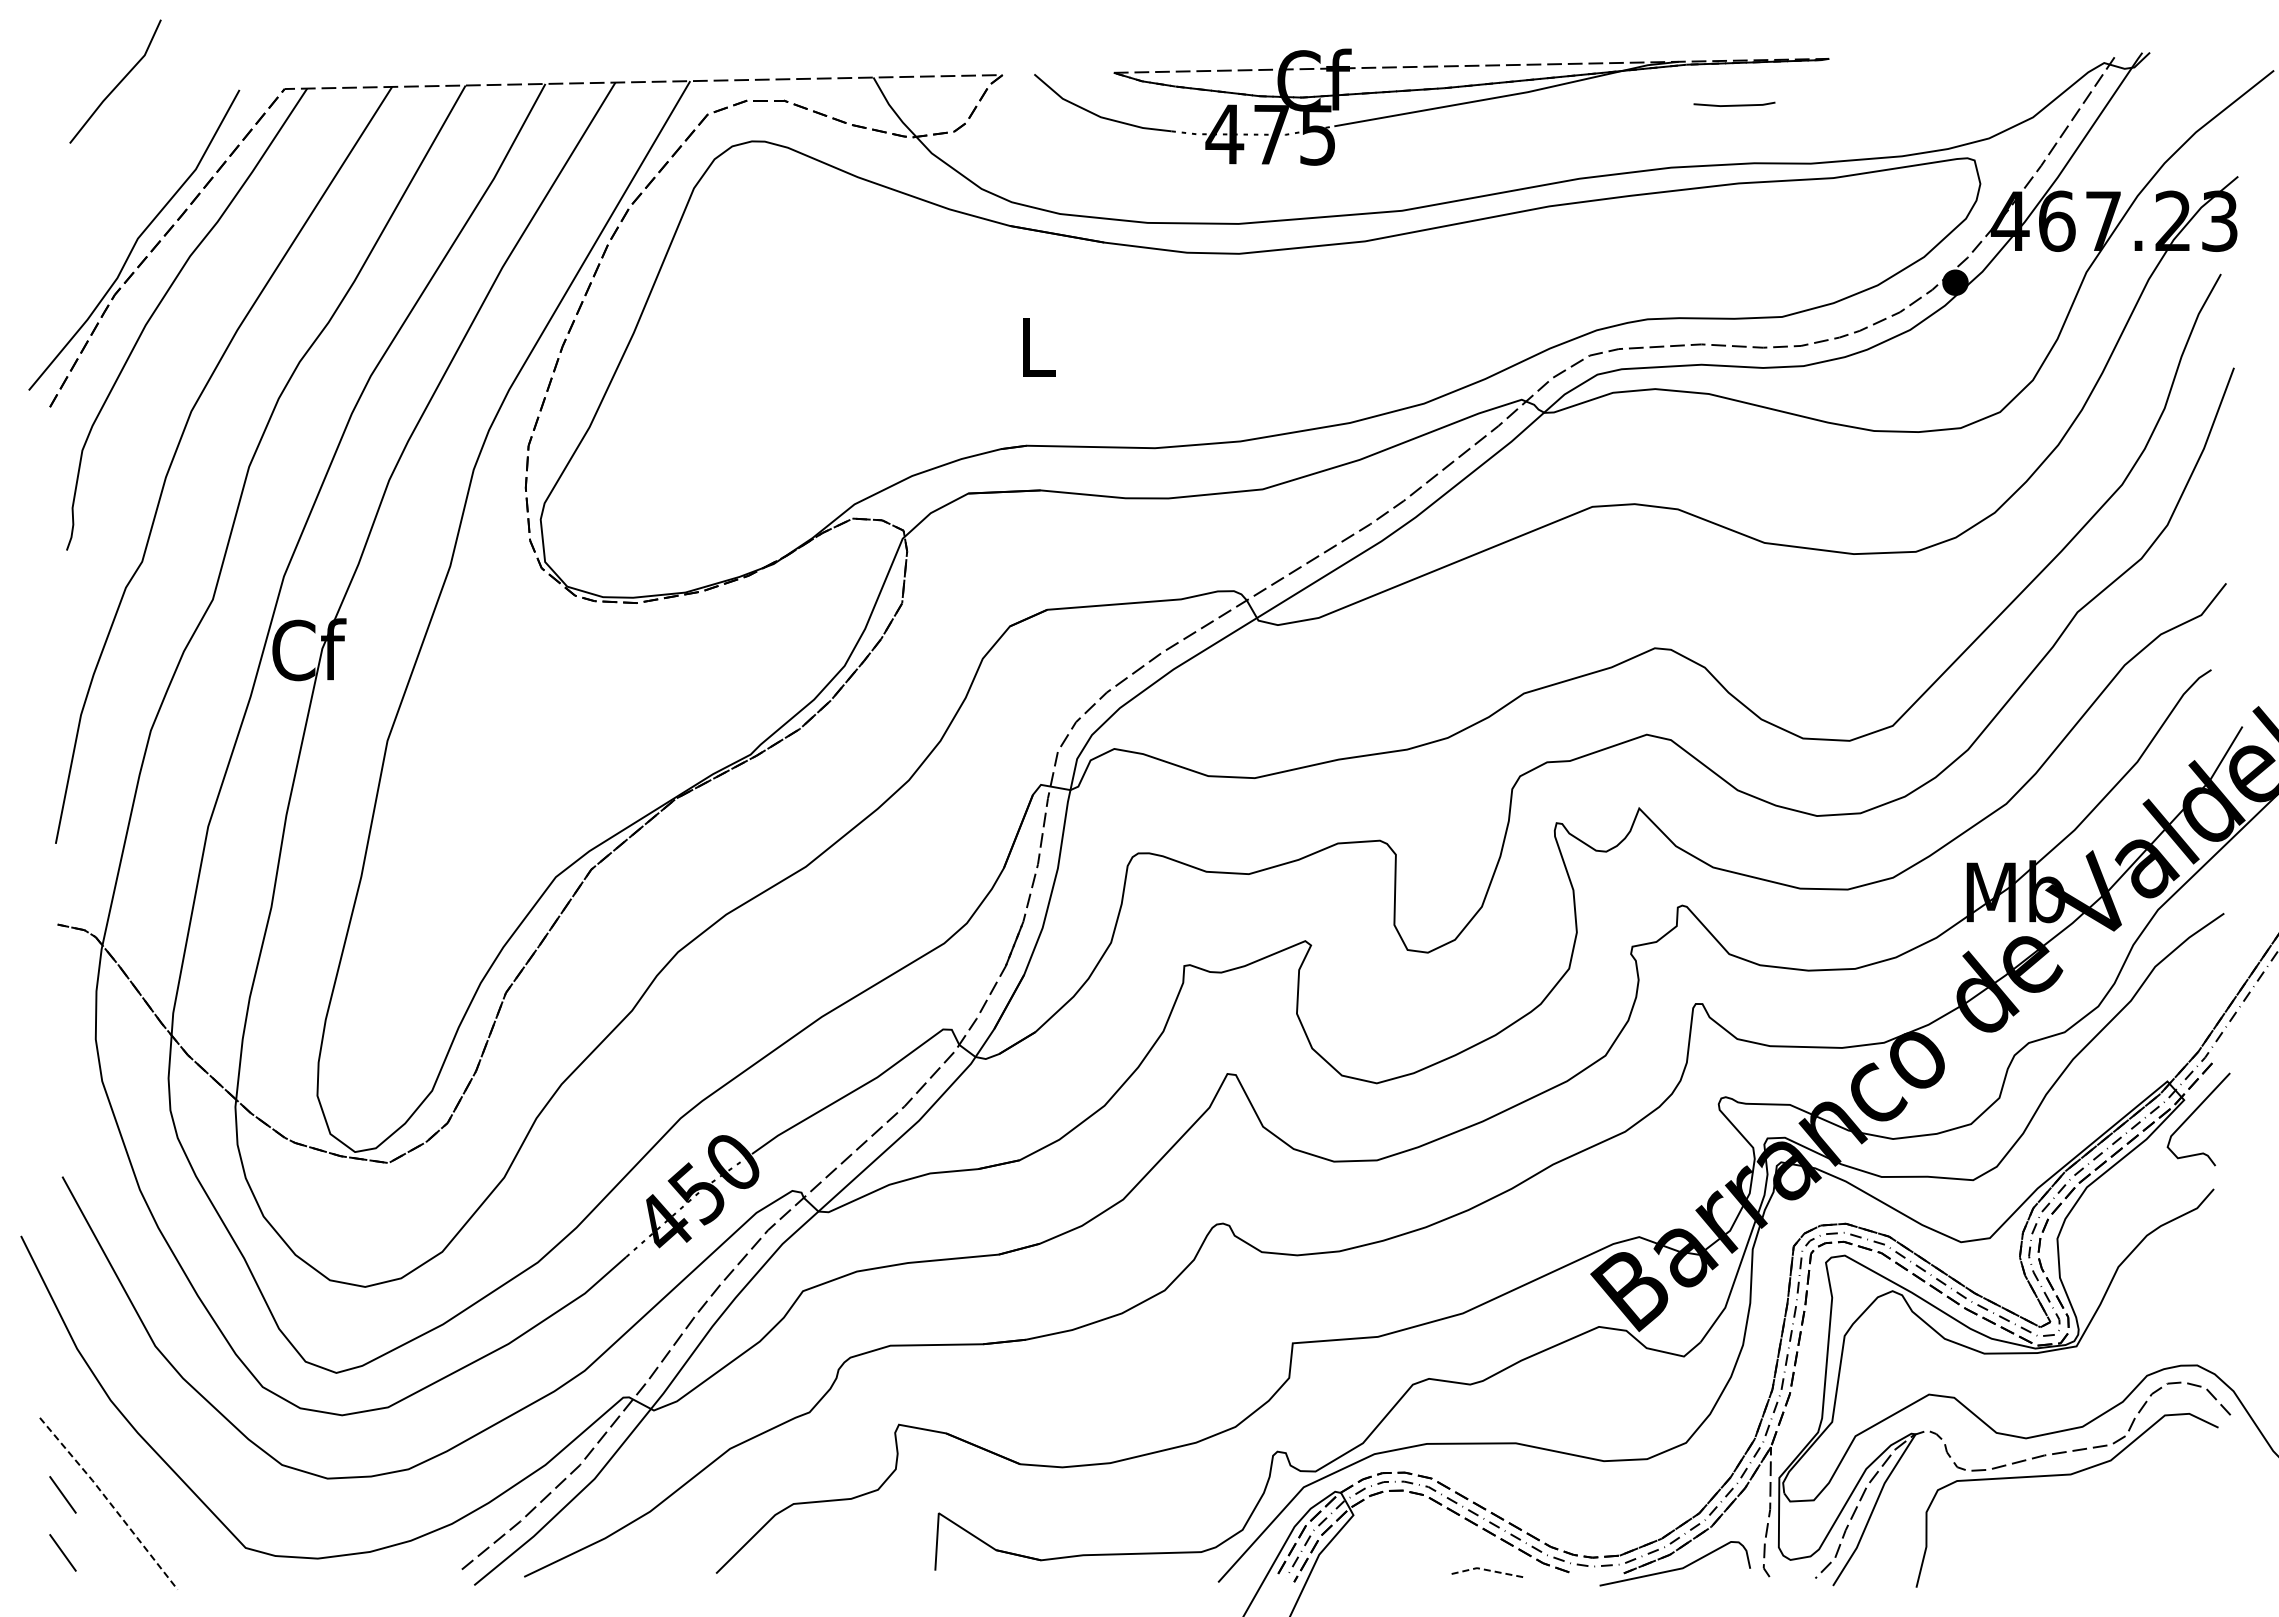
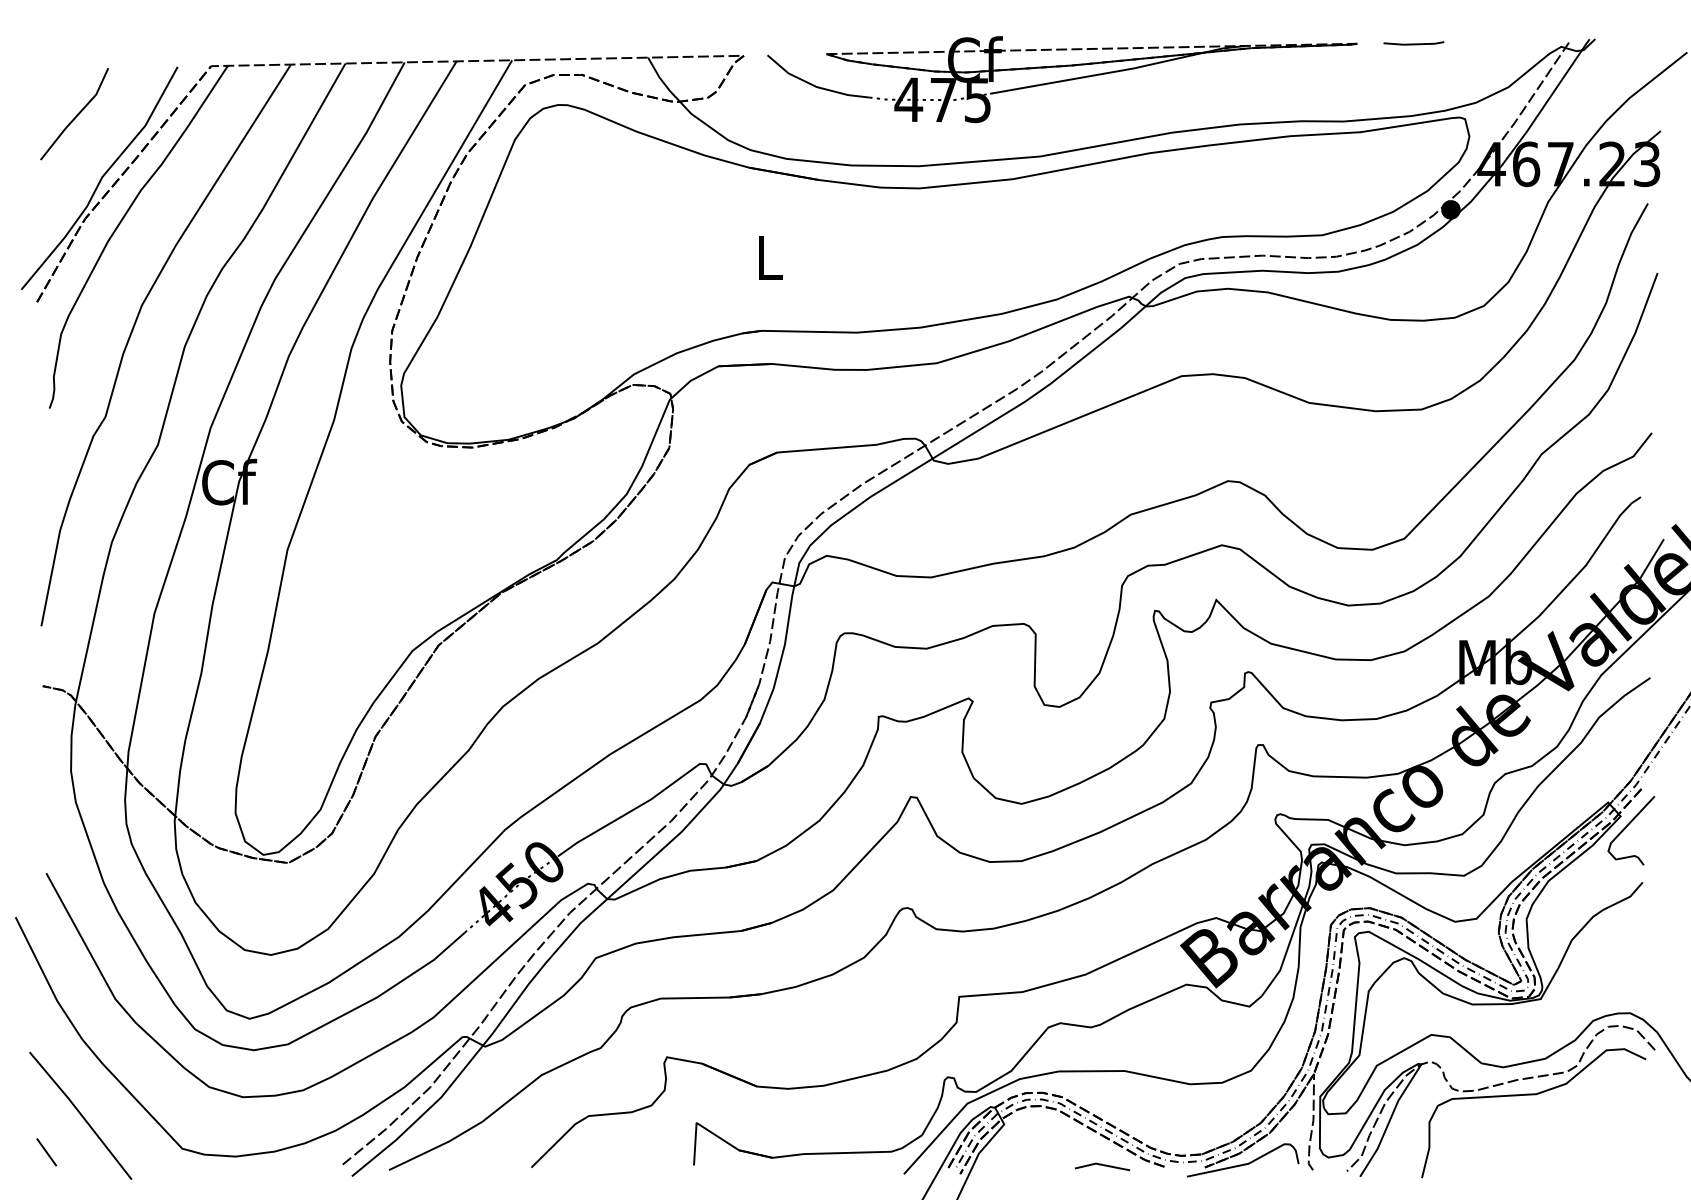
line: (118, 82) -> (76, 114), moved
line: (1734, 104) -> (1413, 43), moved
line: (62, 1494) -> (46, 1109), removed
line: (109, 1502) -> (81, 1114), dashed -> solid
line: (1484, 1569) -> (1101, 1164), dashed -> solid

